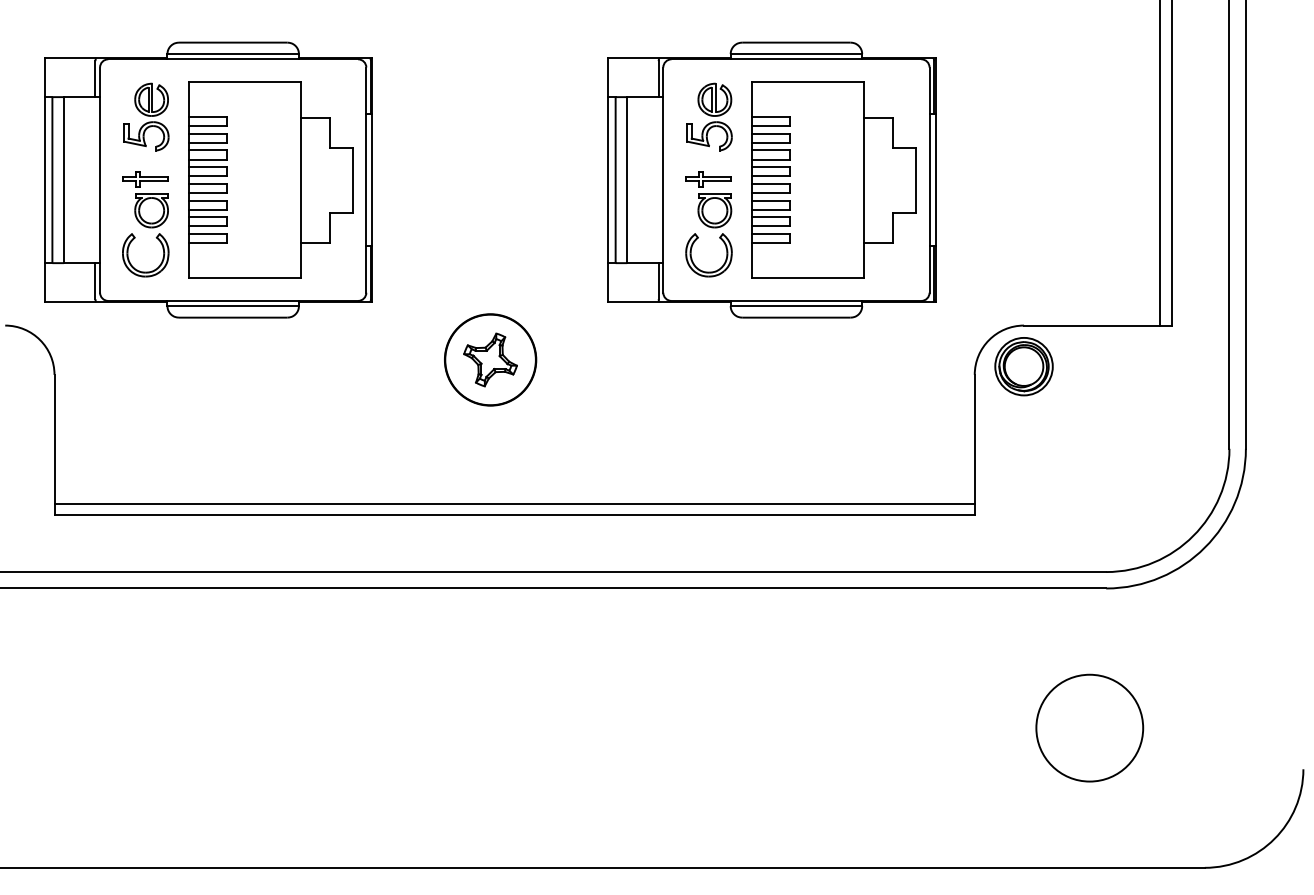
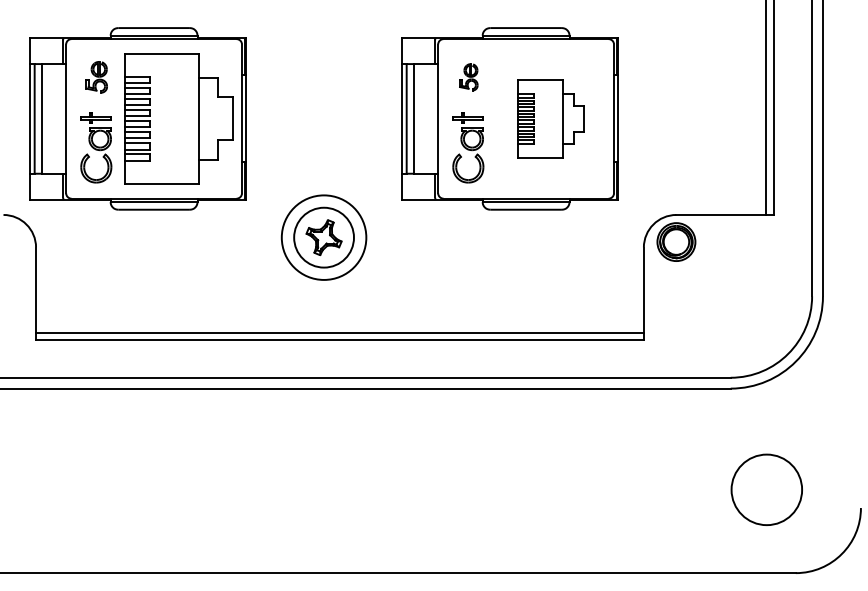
part: (146, 117) -> (96, 77), size x0.7
part: (709, 117) -> (468, 77), size x0.6
part: (833, 179) -> (550, 118), size x0.6
circle: (489, 359) -> (323, 237), size x1.4
circle: (1089, 727) -> (766, 489), moved

